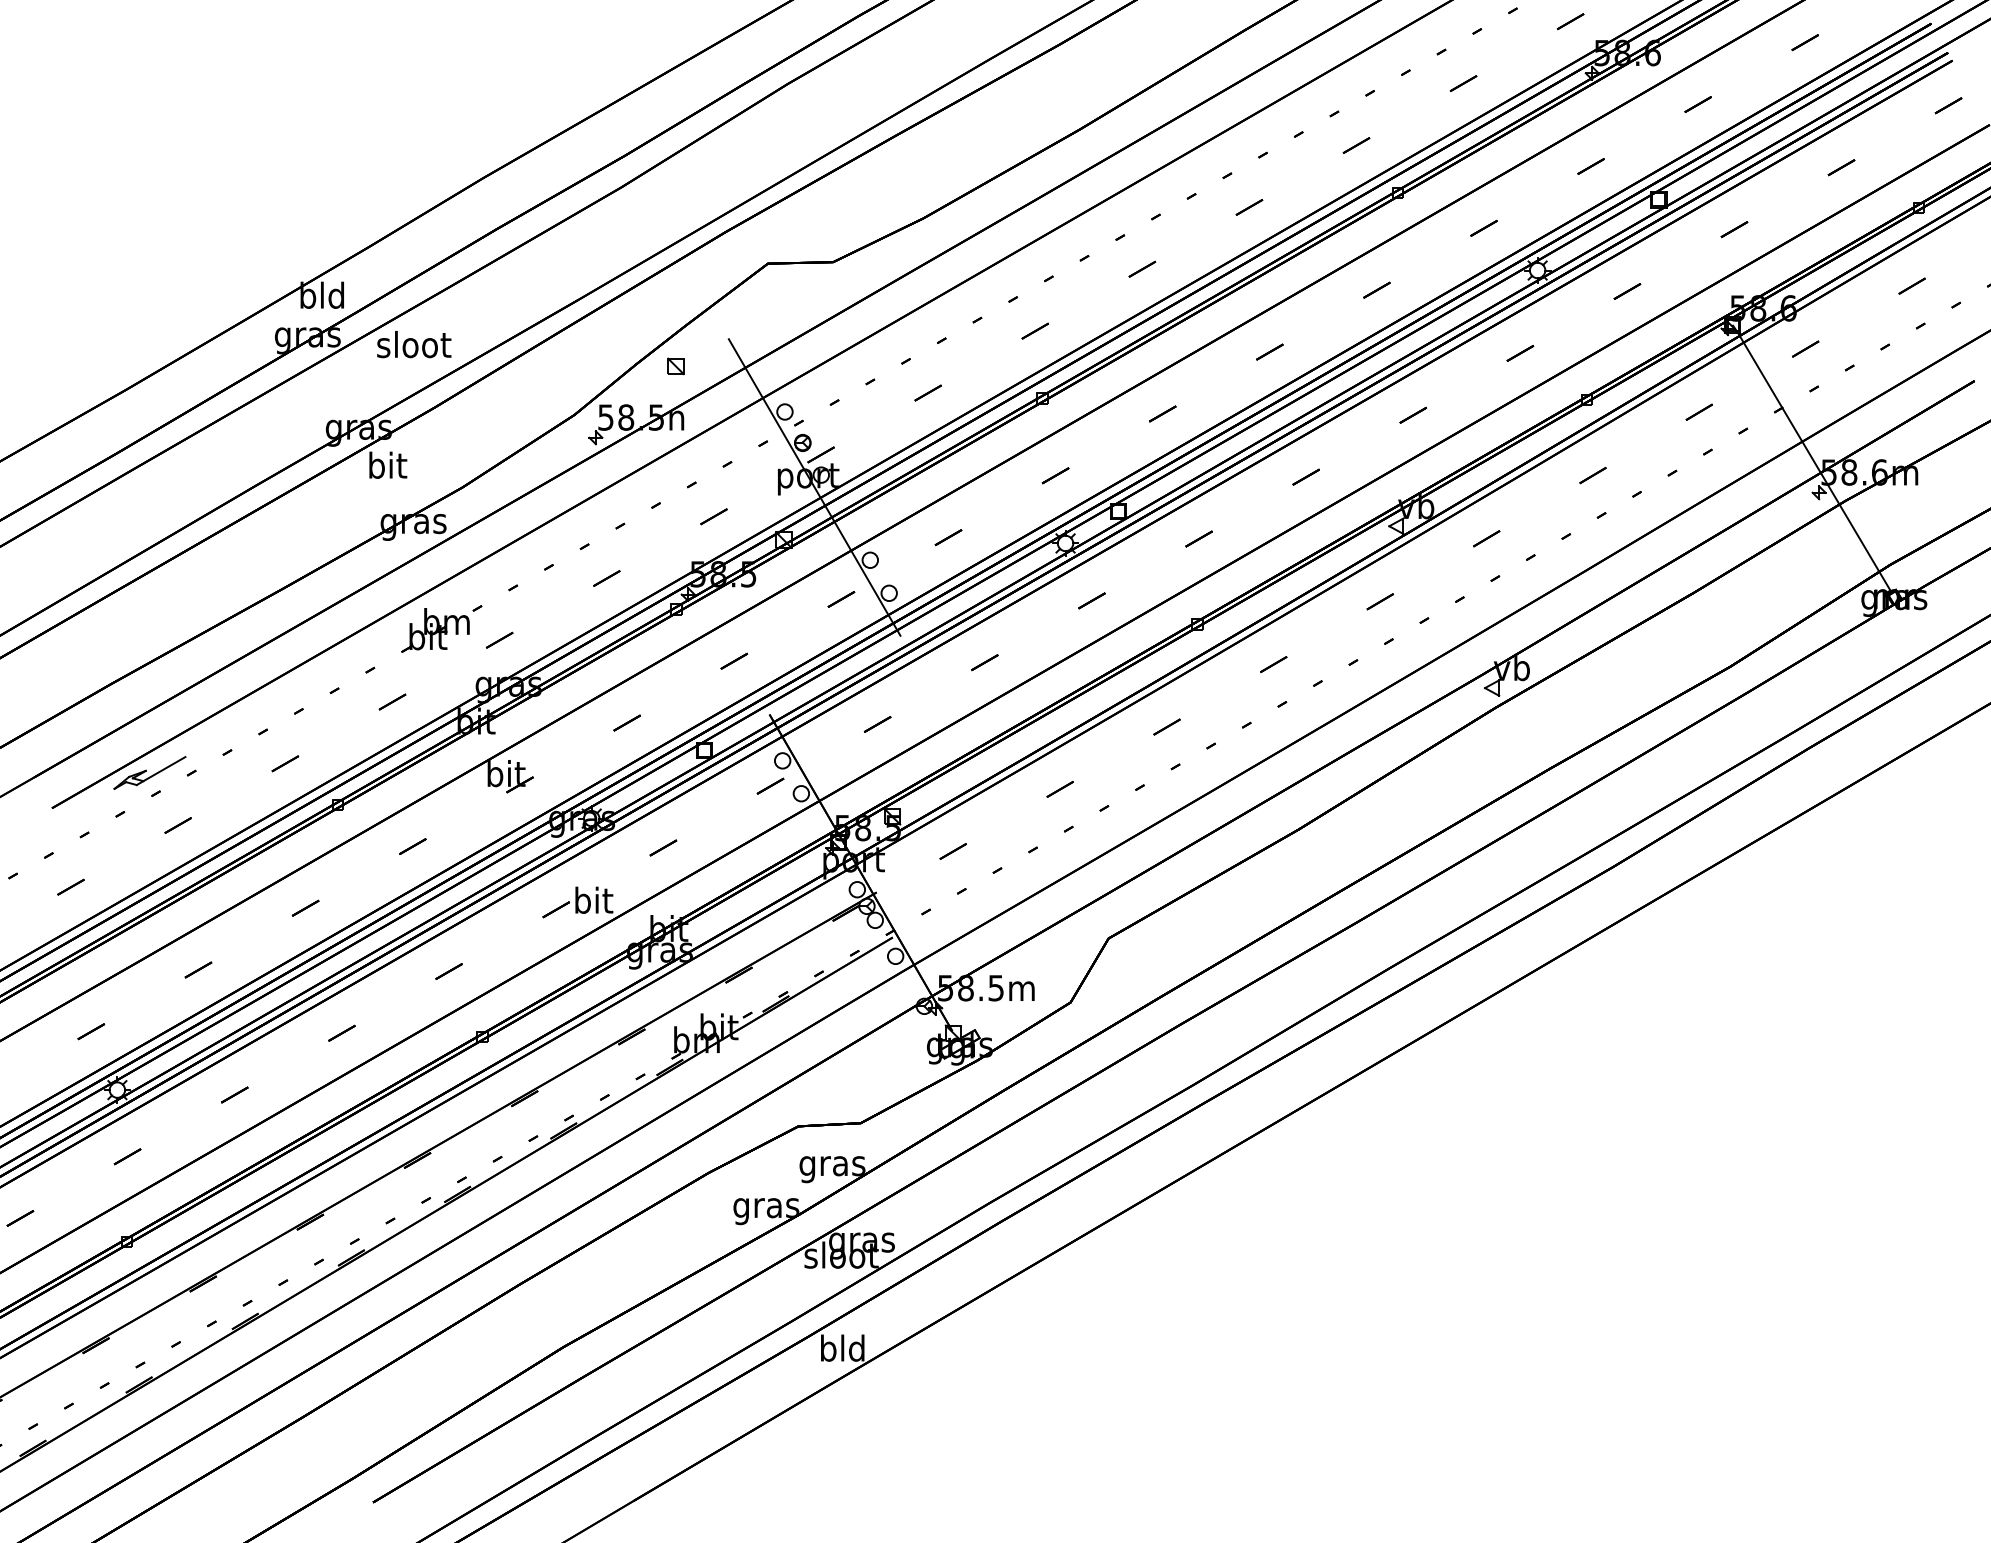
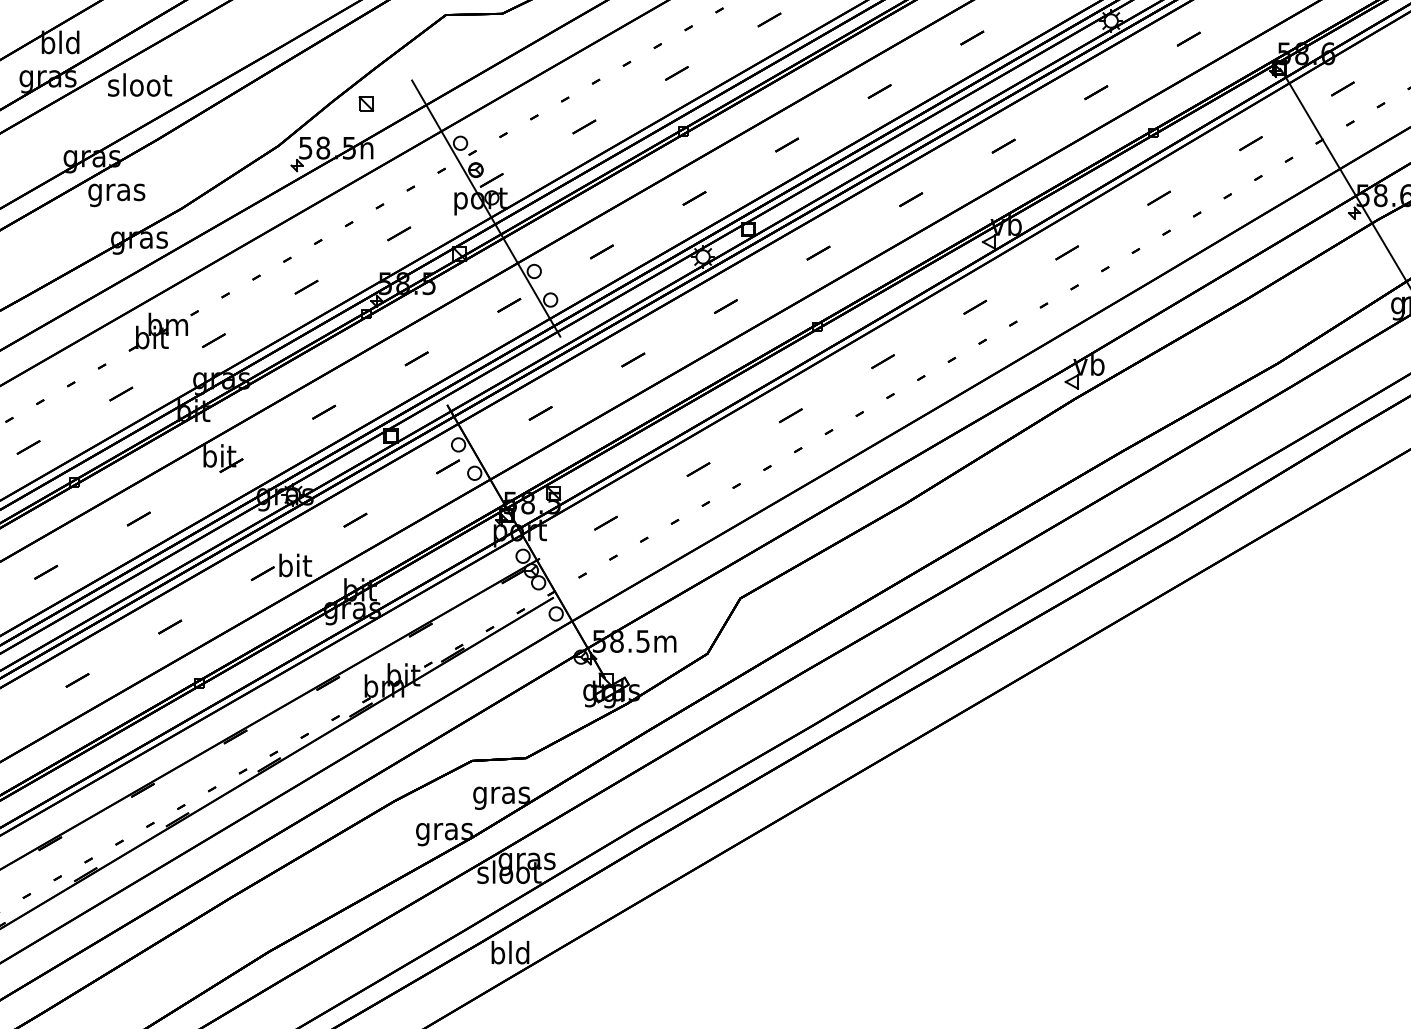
text: (387, 468) -> (116, 192), bit -> gras

